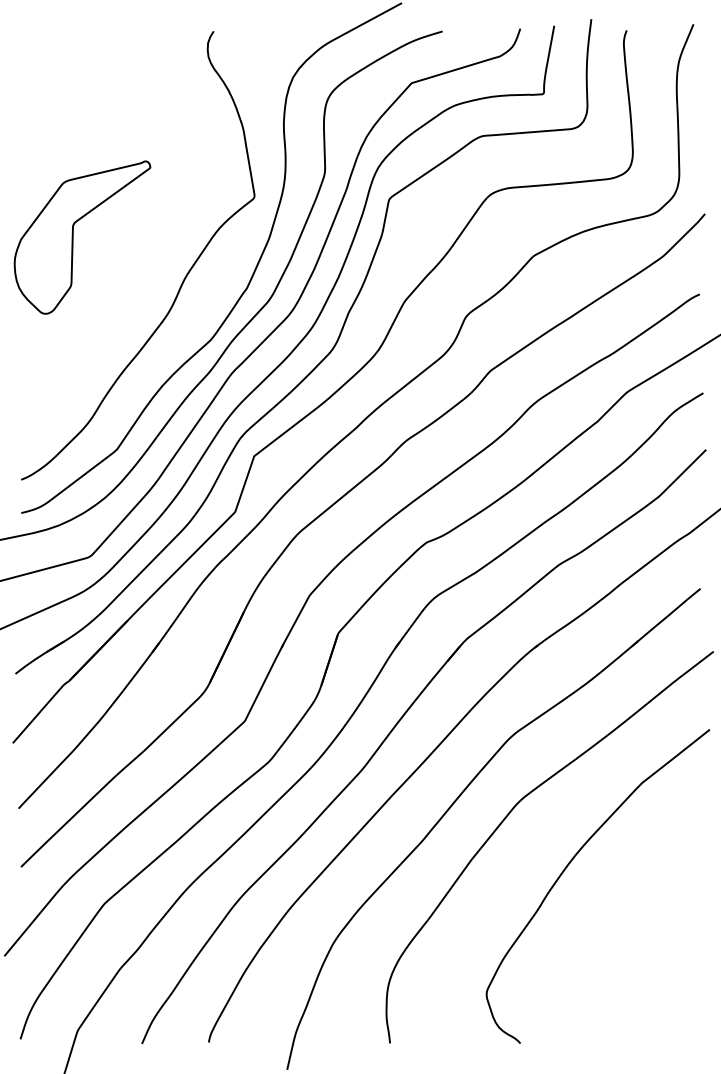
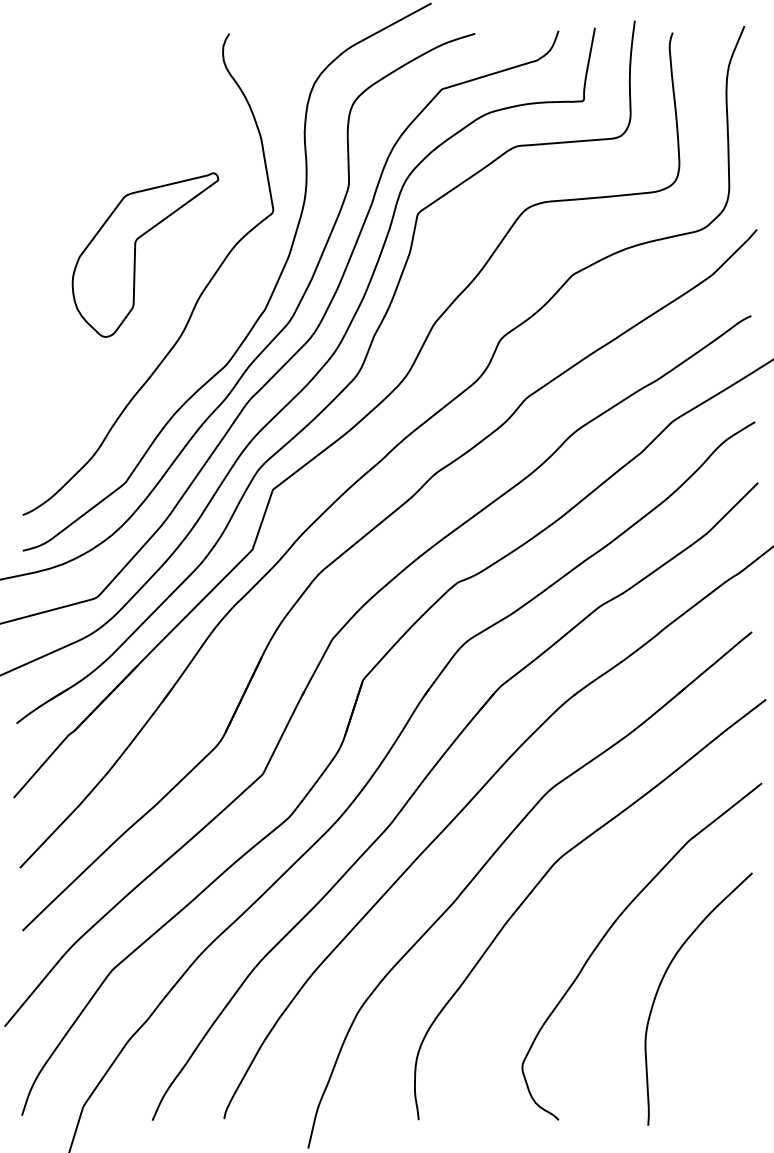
part: (73, 237) -> (135, 254), moved
curve: (616, 916) -> (661, 983), added

